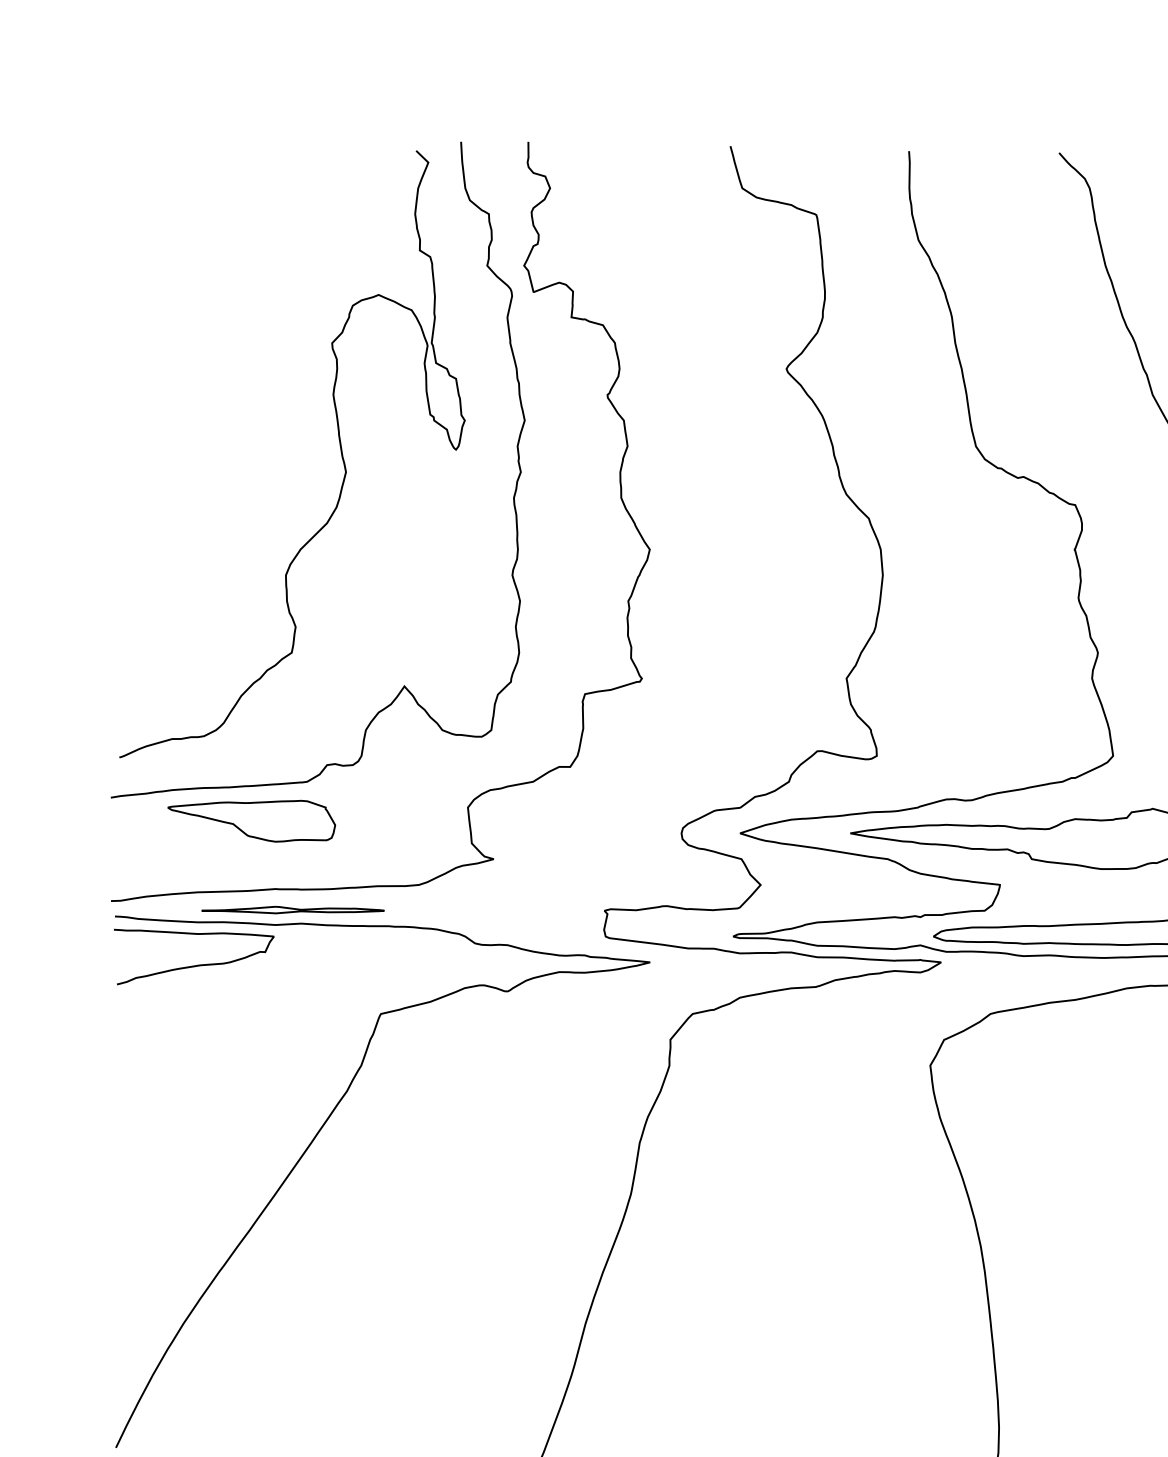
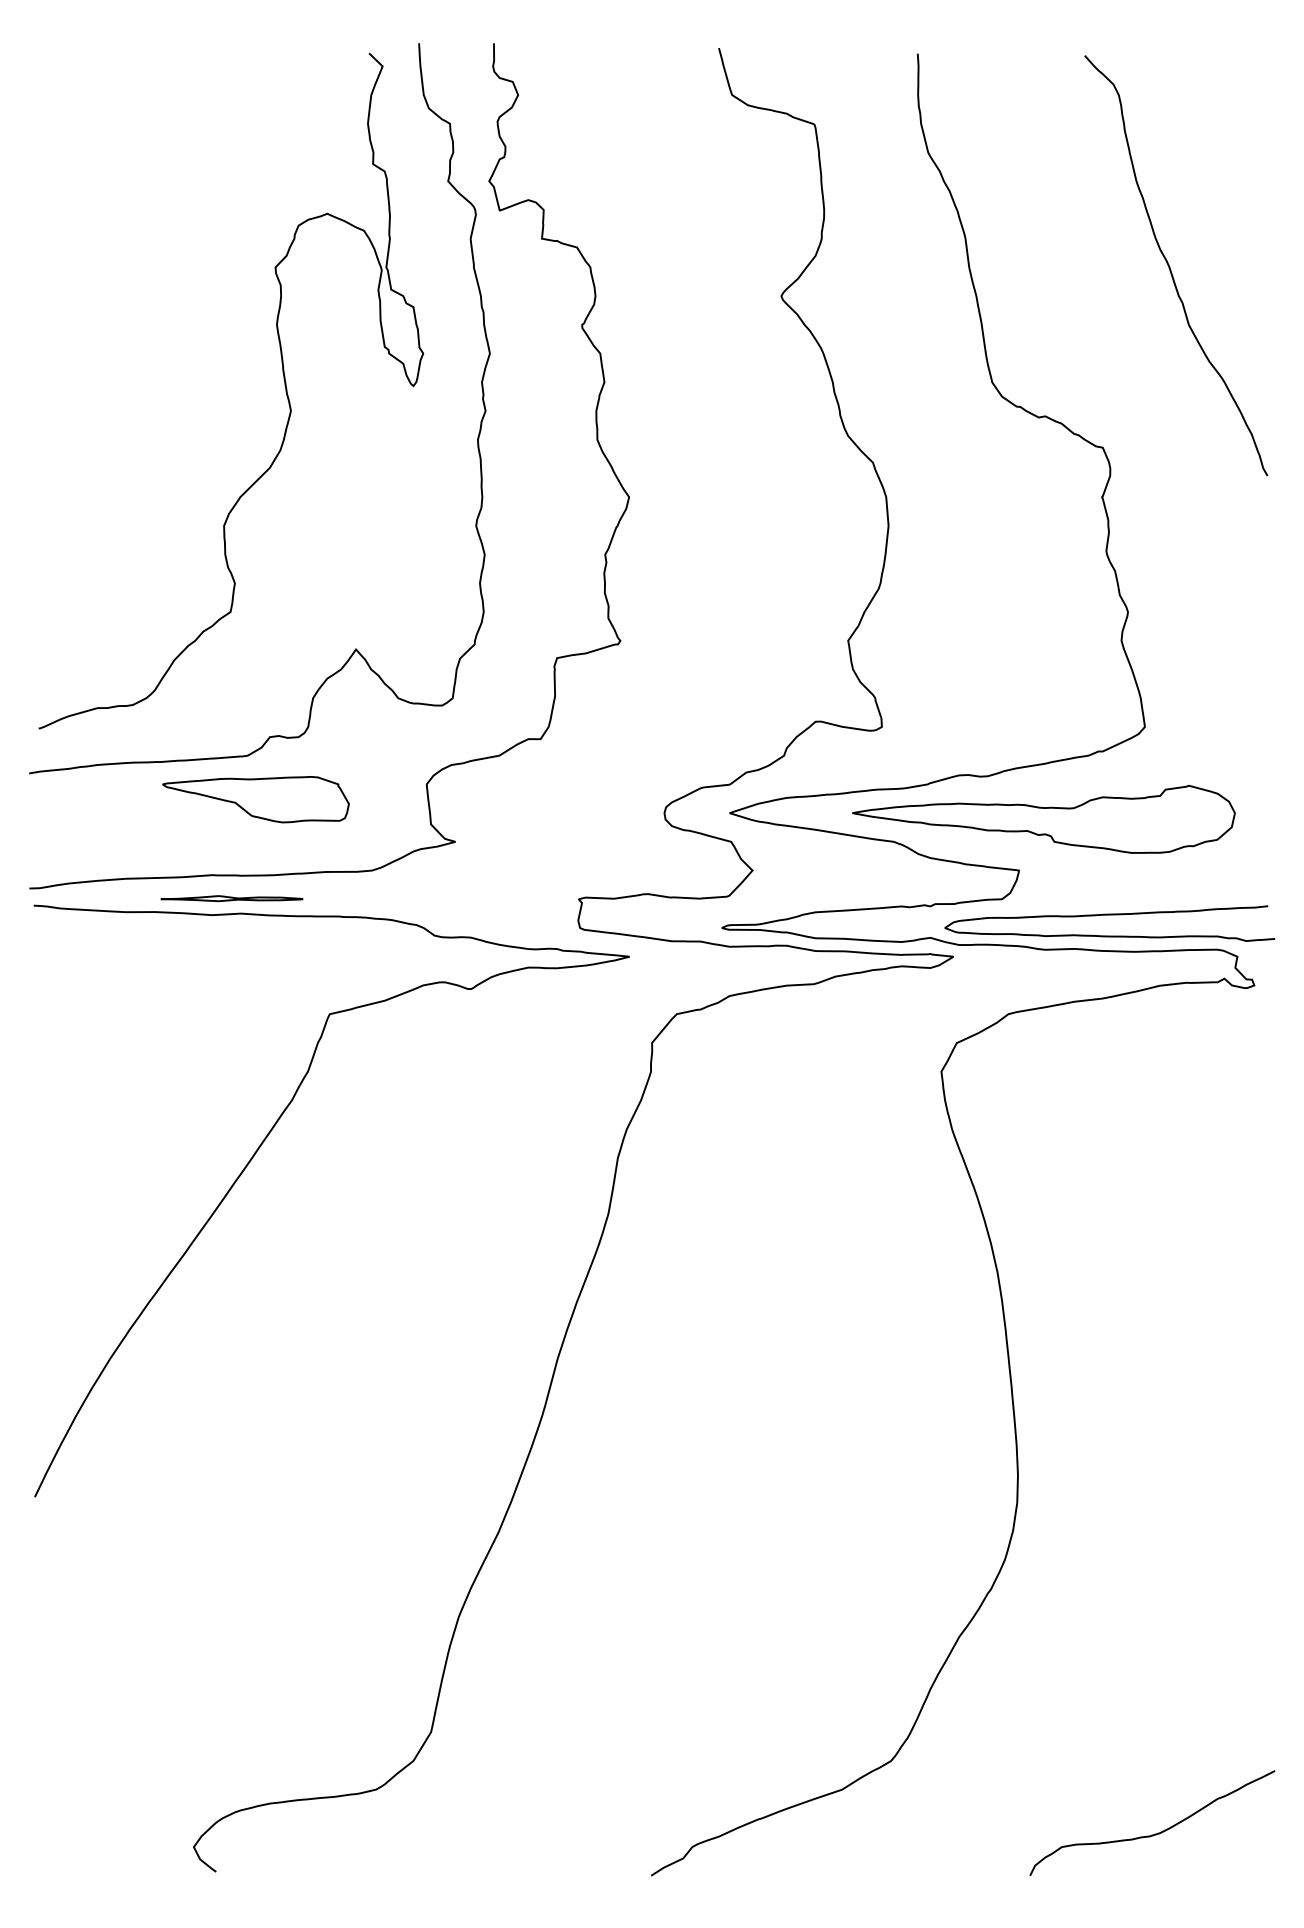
part: (251, 821) -> (255, 799), moved
part: (292, 910) -> (231, 898), size x0.7
curve: (196, 964) -> (124, 959), removed

